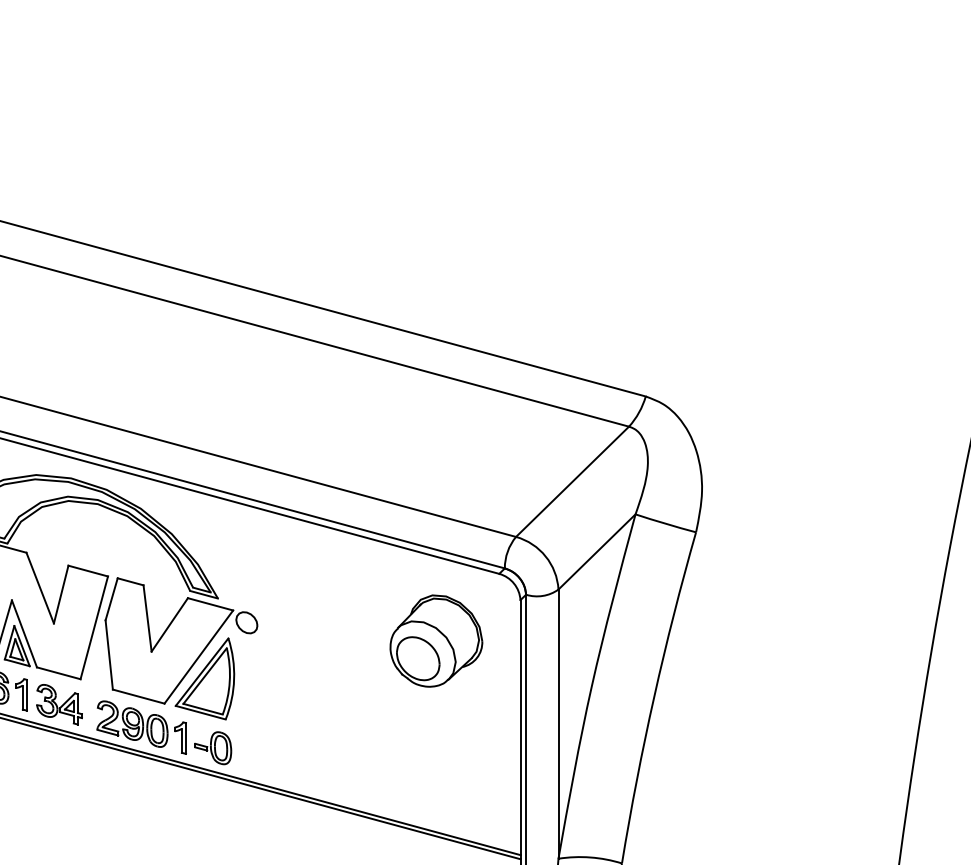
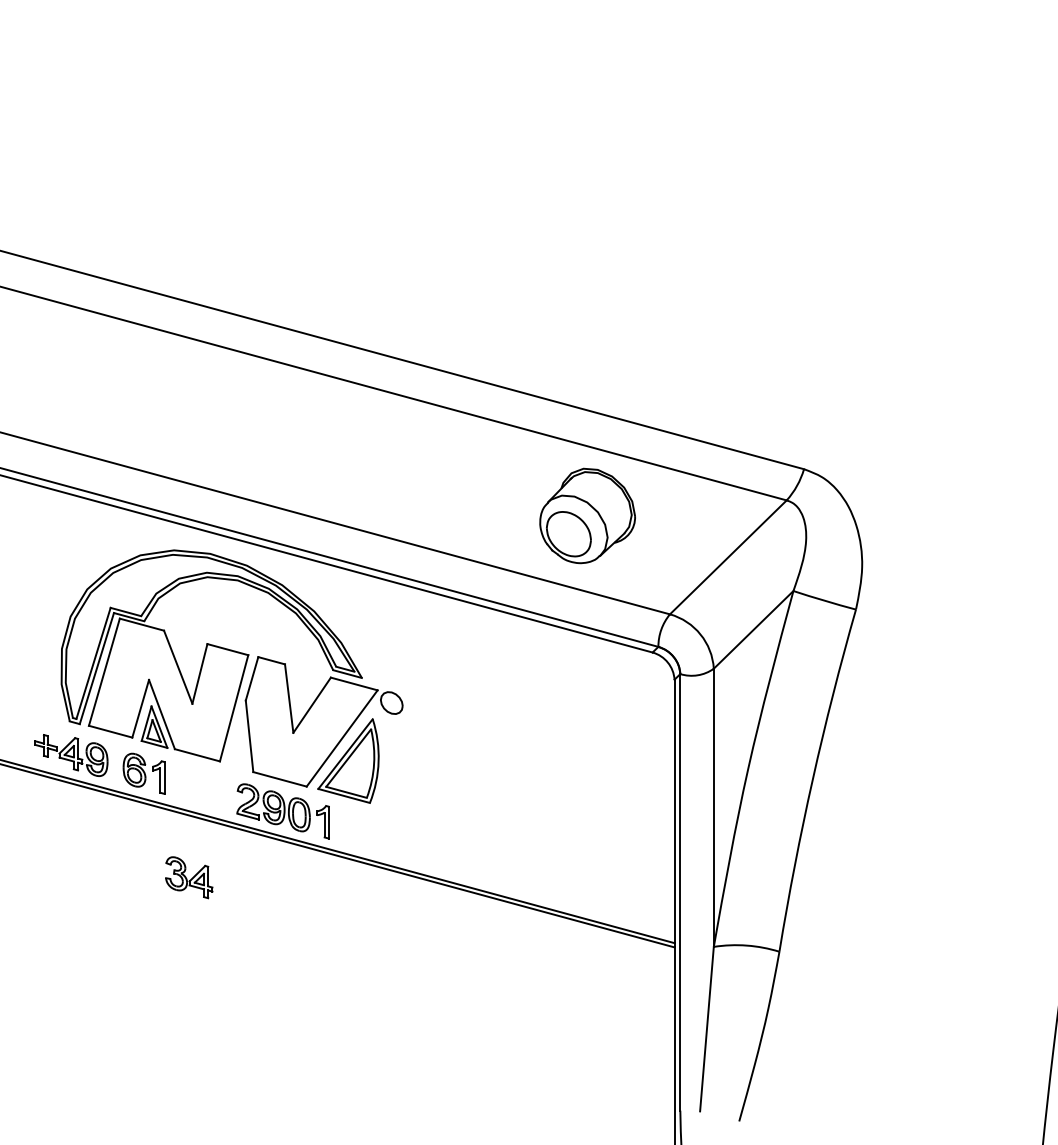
part: (436, 640) -> (587, 515), moved
part: (59, 704) -> (189, 877), moved
part: (212, 748) -> (356, 832), removed

